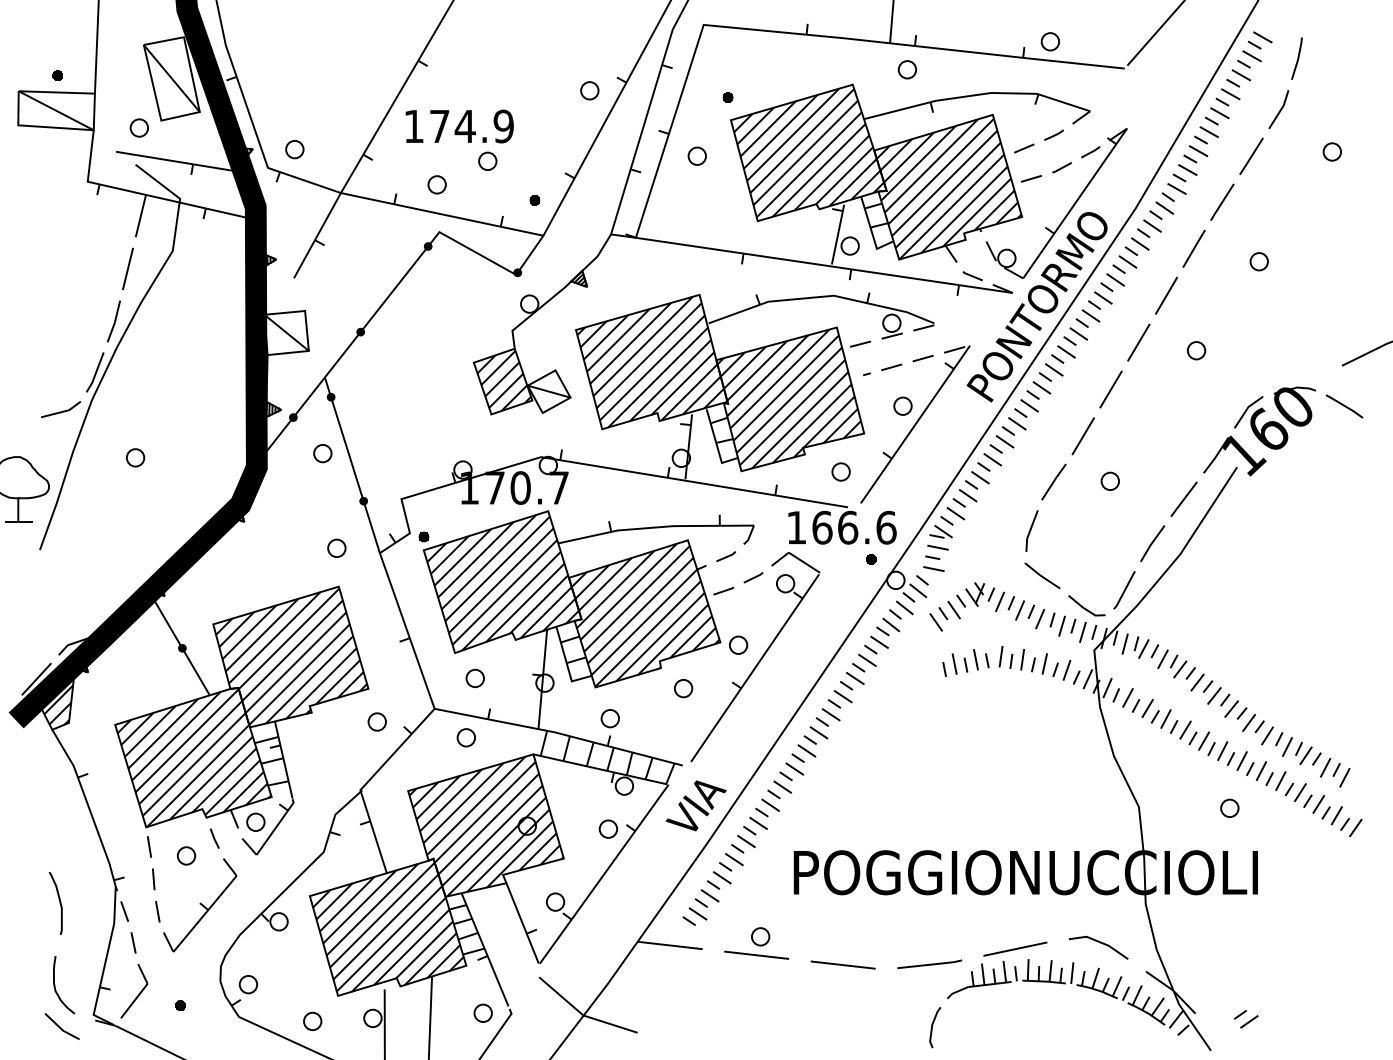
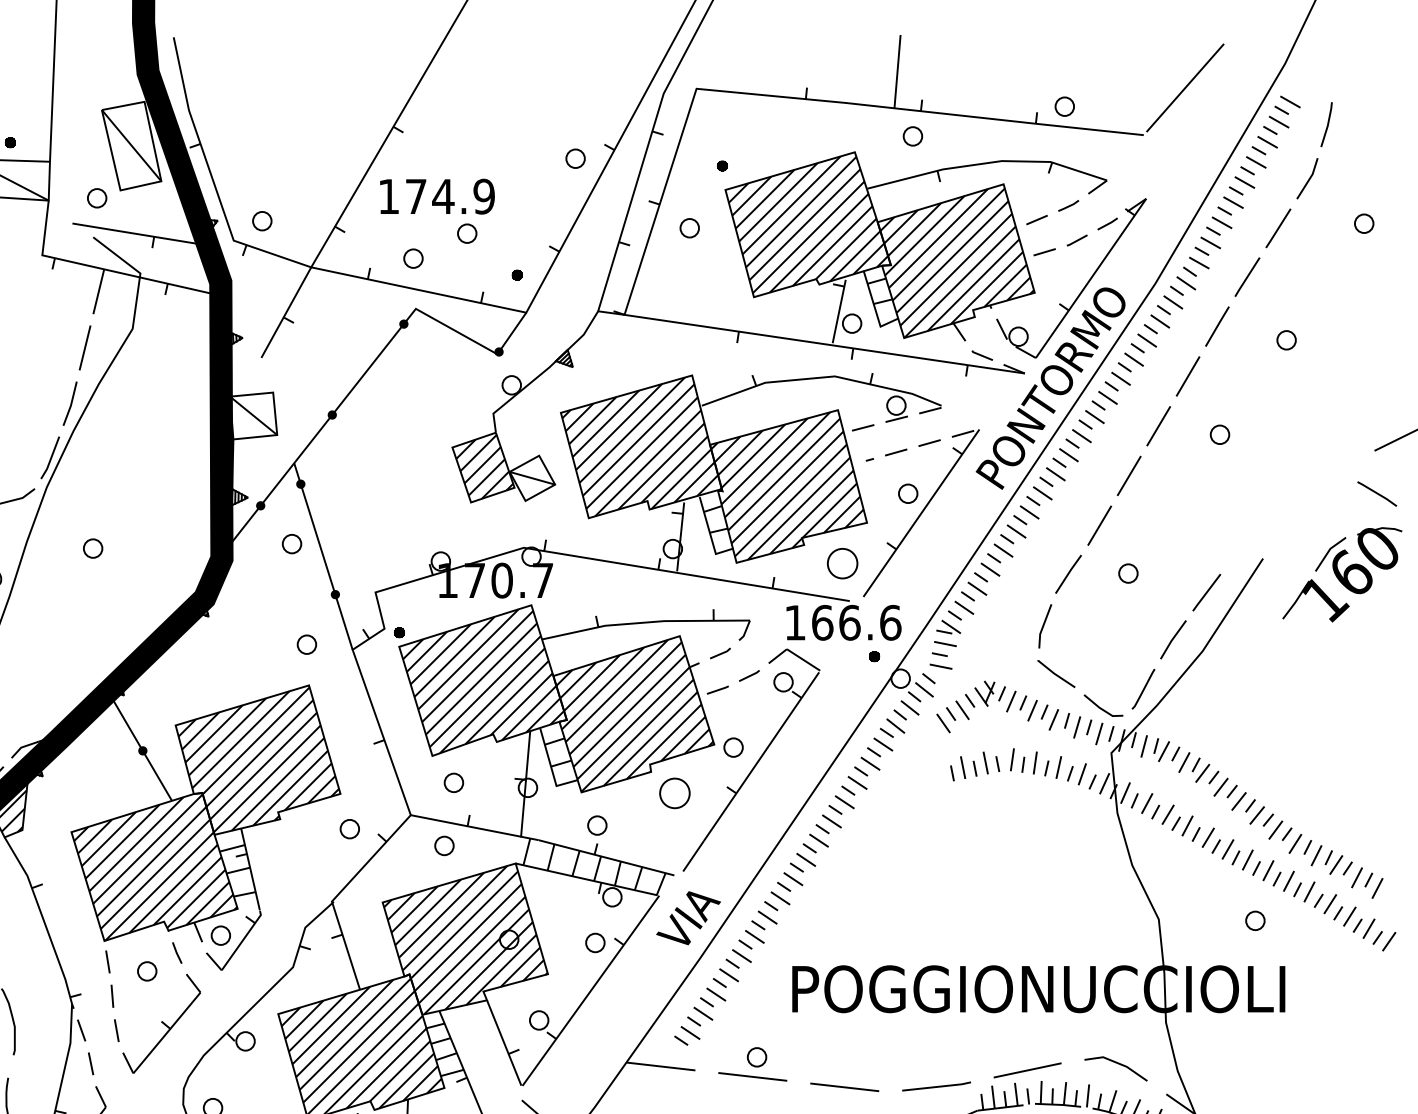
part: (1259, 431) -> (1342, 574), moved
part: (840, 471) -> (841, 563), size x1.6
part: (683, 688) -> (675, 793), size x1.6

